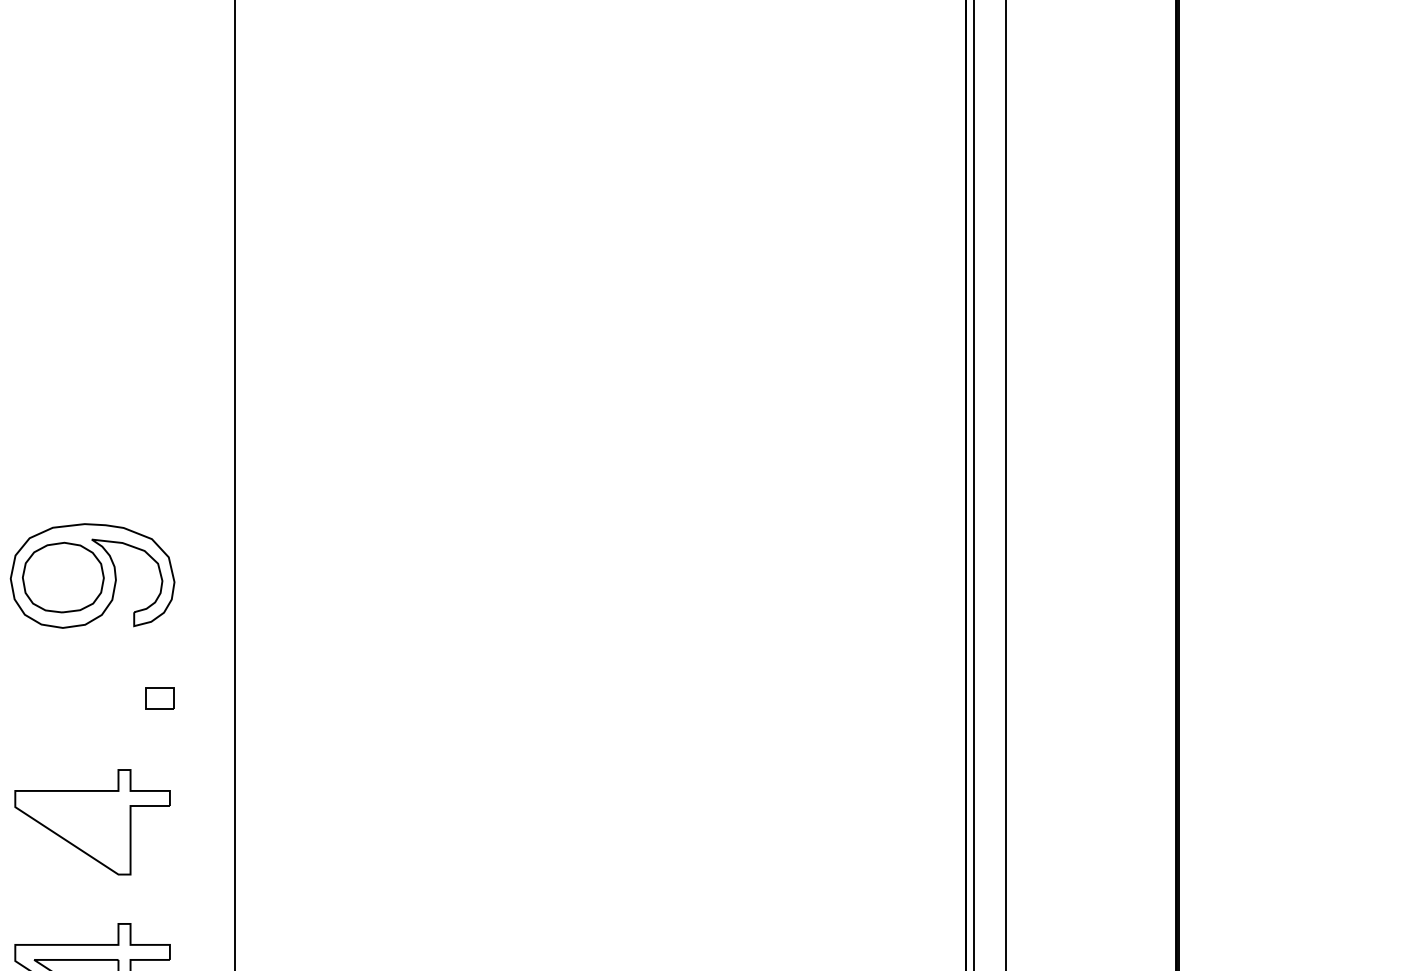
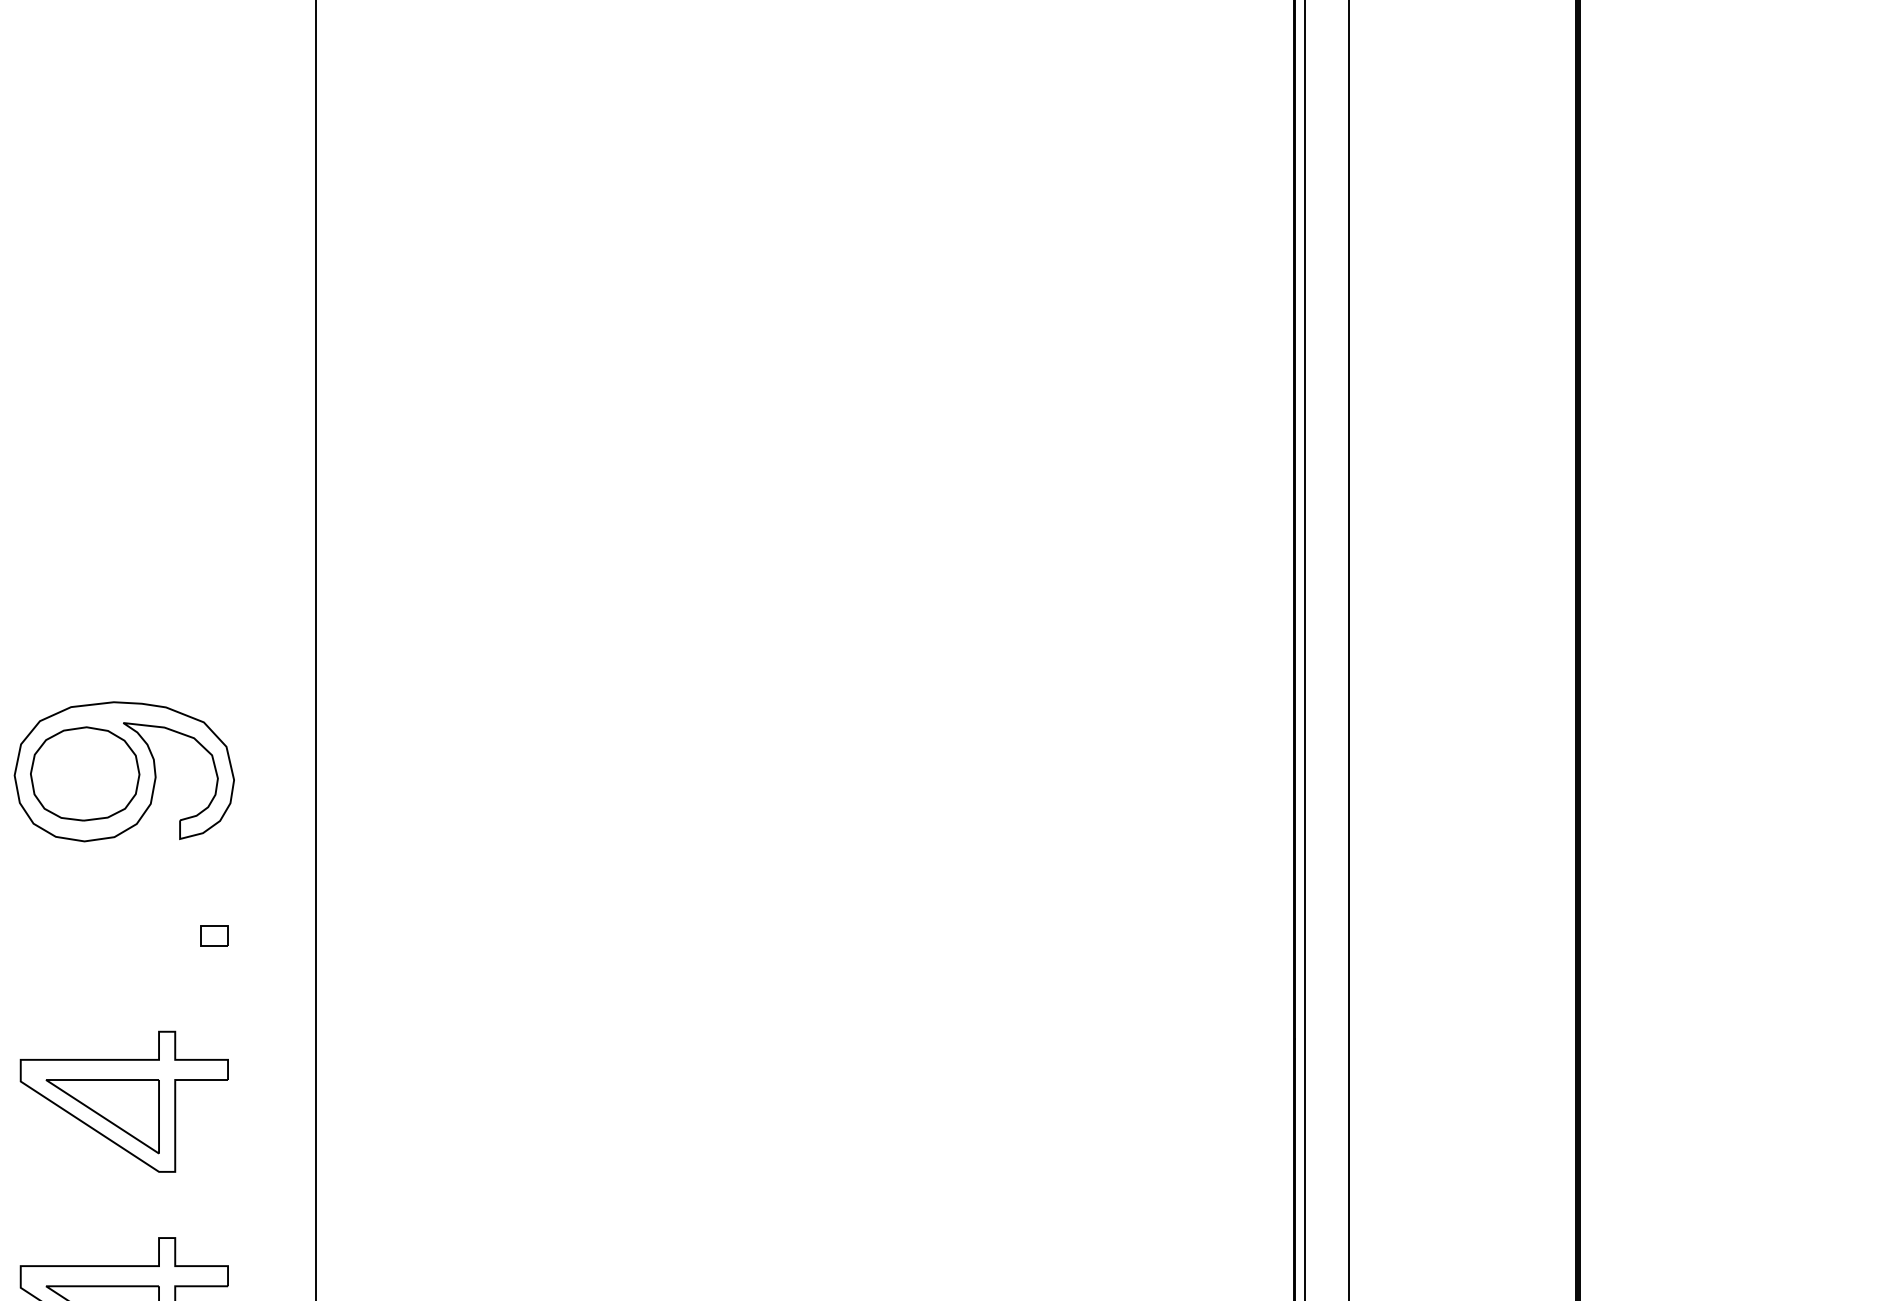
part: (159, 698) -> (214, 935), size x0.71
part: (76, 833) -> (102, 1116), added

